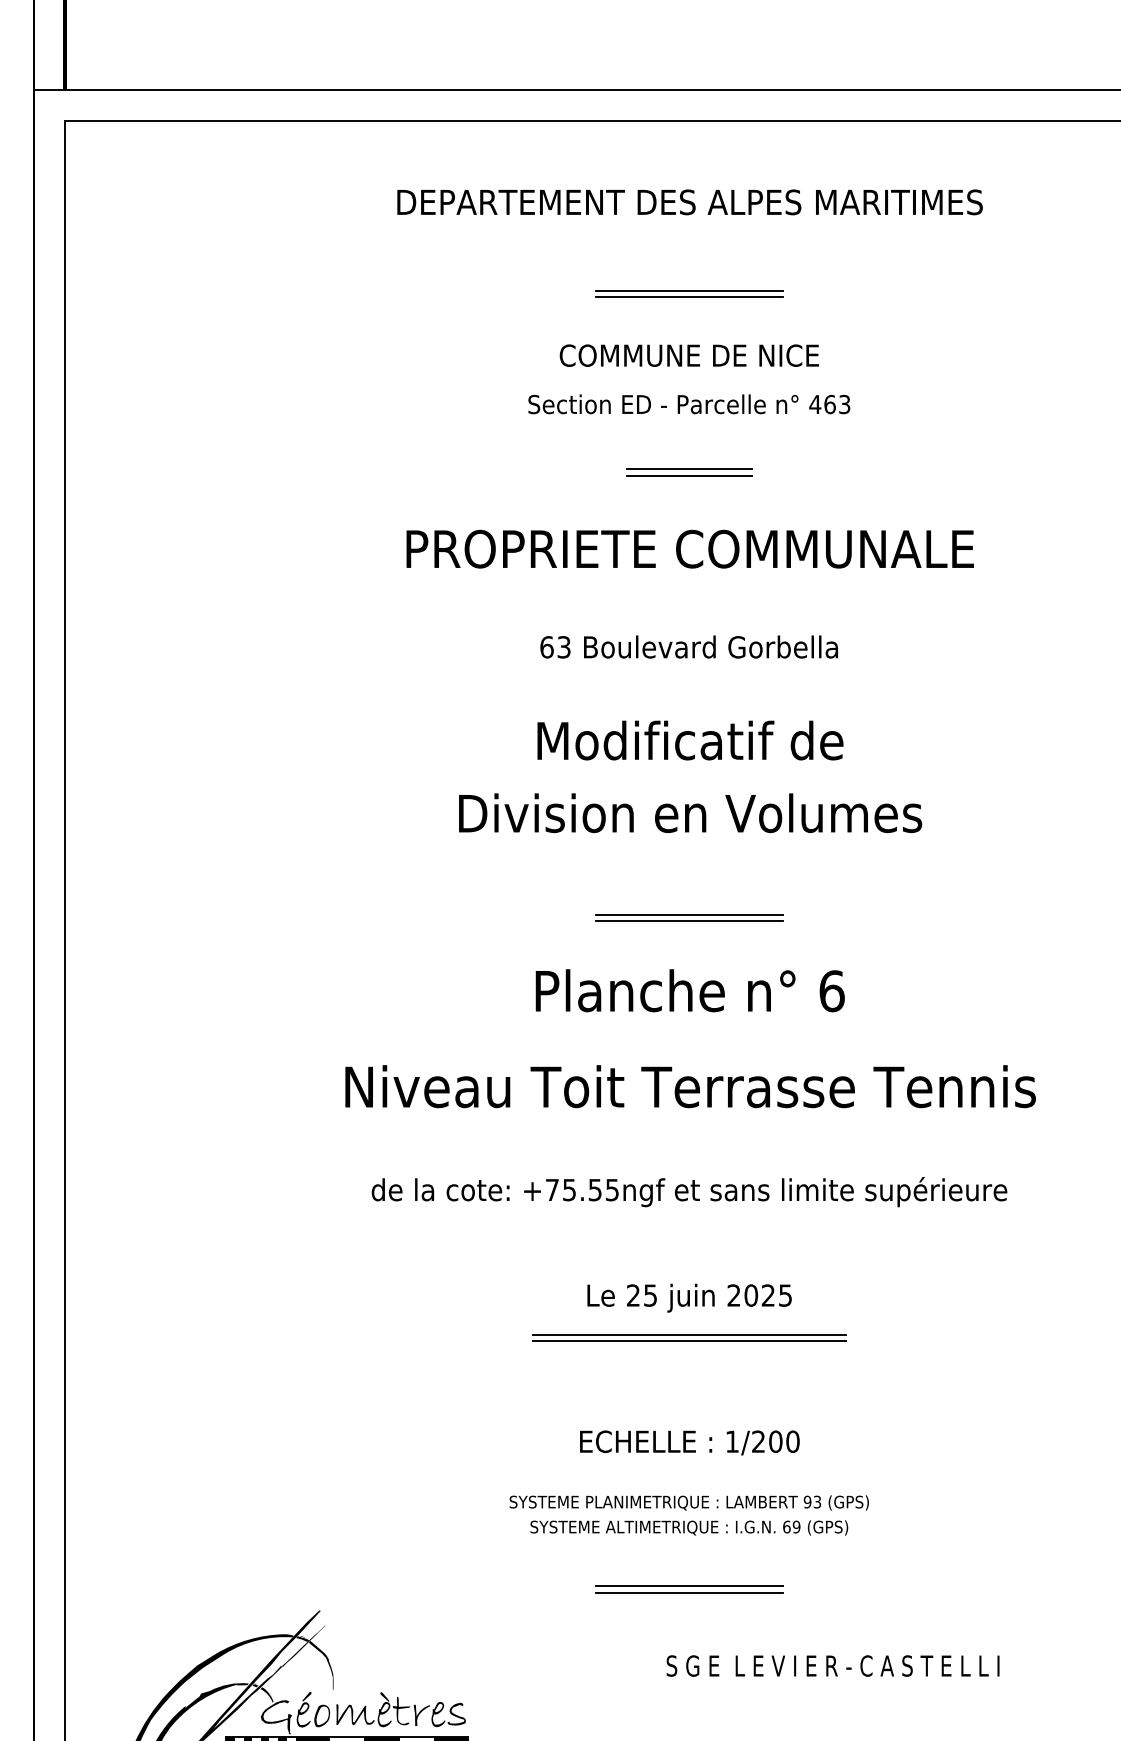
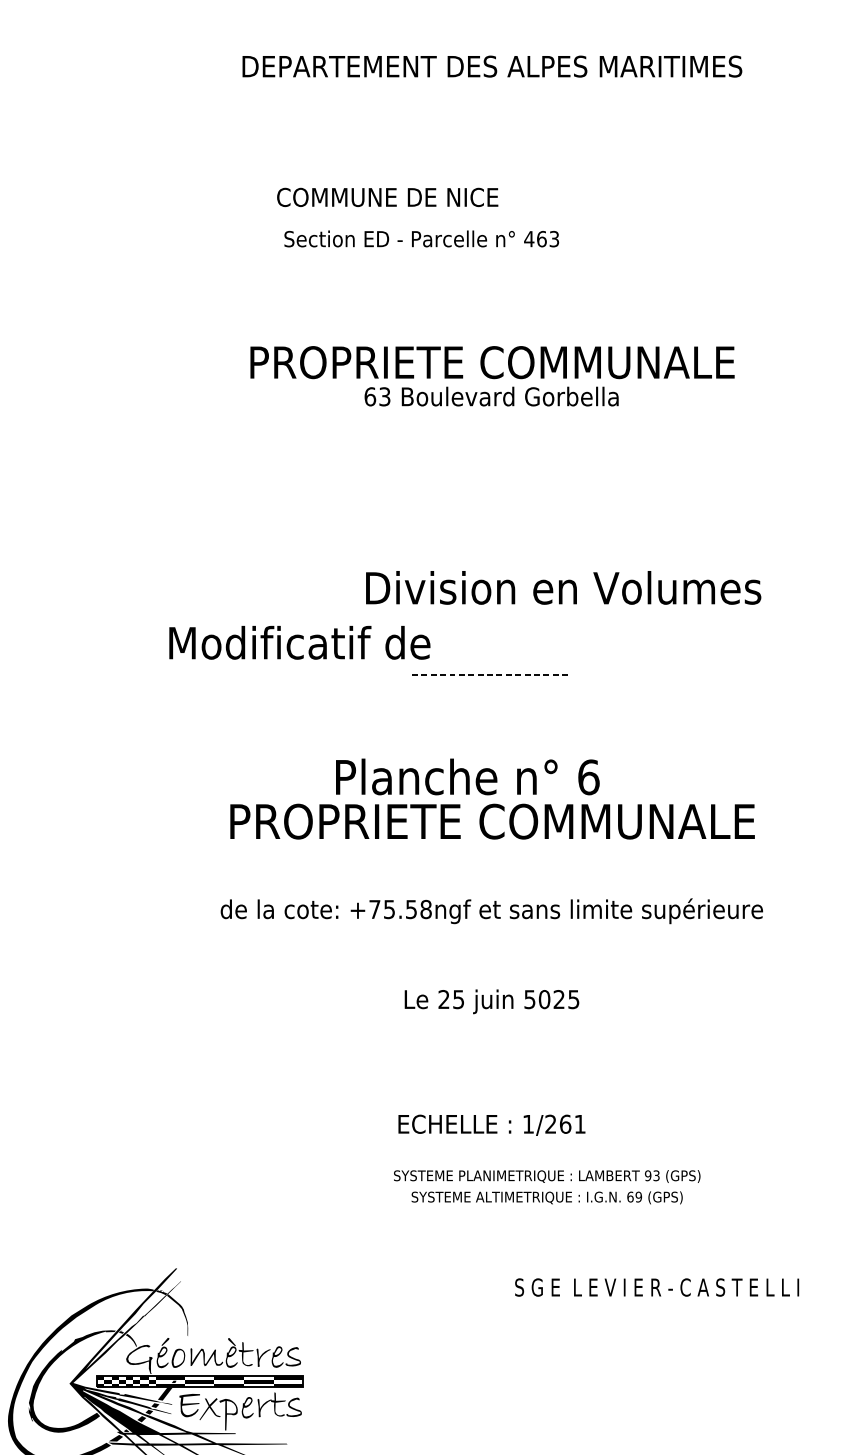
line: (689, 290) -> (491, 141), removed
line: (689, 296) -> (491, 146), removed
text: (688, 355) -> (386, 197), moved
text: (689, 404) -> (421, 239), moved
line: (689, 469) -> (491, 294), removed
line: (689, 475) -> (491, 299), removed
text: (688, 646) -> (491, 396), moved
text: (690, 740) -> (299, 642), moved
text: (690, 813) -> (563, 588), moved
line: (689, 914) -> (491, 674), solid -> dashed
line: (689, 921) -> (491, 680), removed
text: (689, 990) -> (467, 776), moved
text: (690, 1086) -> (492, 821), Niveau Toit Terrasse Tennis -> PROPRIETE COMMUNALE
text: (612, 1189) -> (426, 909), +75.55ngf -> +75.58ngf
text: (733, 1295) -> (529, 999), 2025 -> 5025
line: (689, 1334) -> (491, 1032), removed
line: (689, 1341) -> (491, 1038), removed
text: (784, 1441) -> (572, 1124), 1/200 -> 1/261
text: (688, 1515) -> (546, 1187), moved
line: (689, 1586) -> (491, 1247), removed
line: (689, 1592) -> (491, 1252), removed
text: (832, 1665) -> (656, 1287), moved

